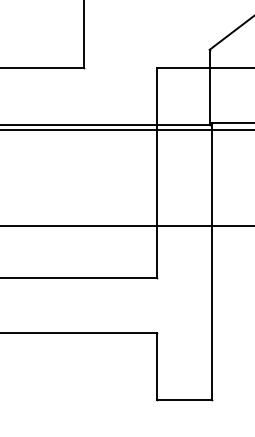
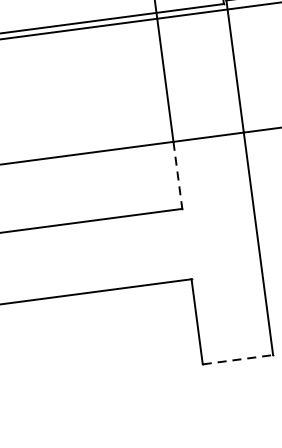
line: (157, 252) -> (178, 175), solid -> dashed
line: (184, 399) -> (237, 359), solid -> dashed

